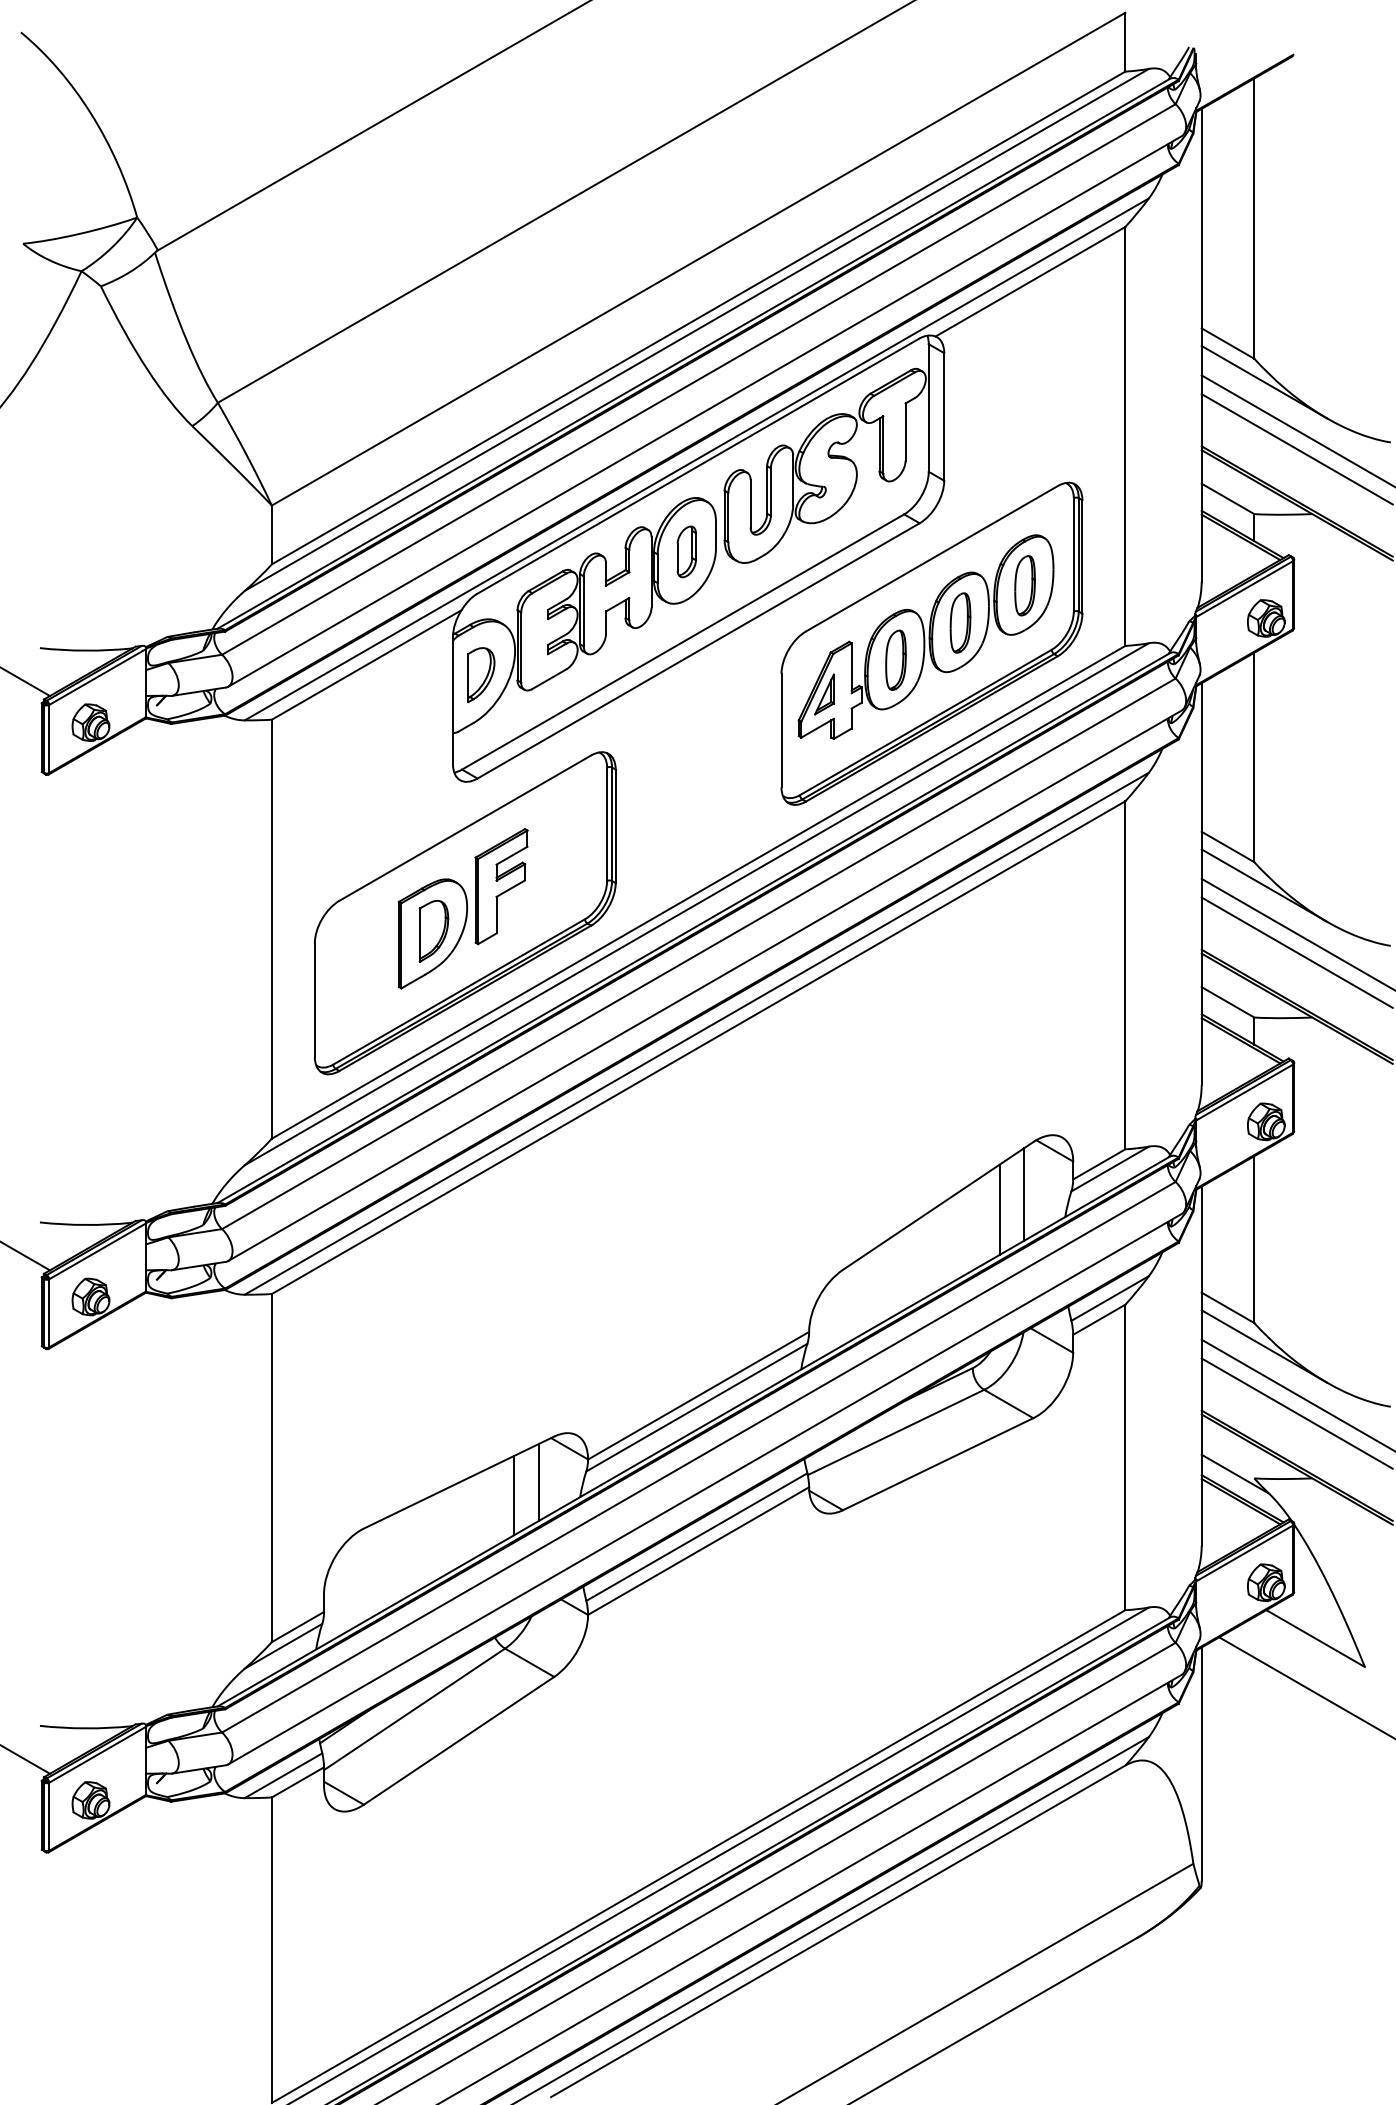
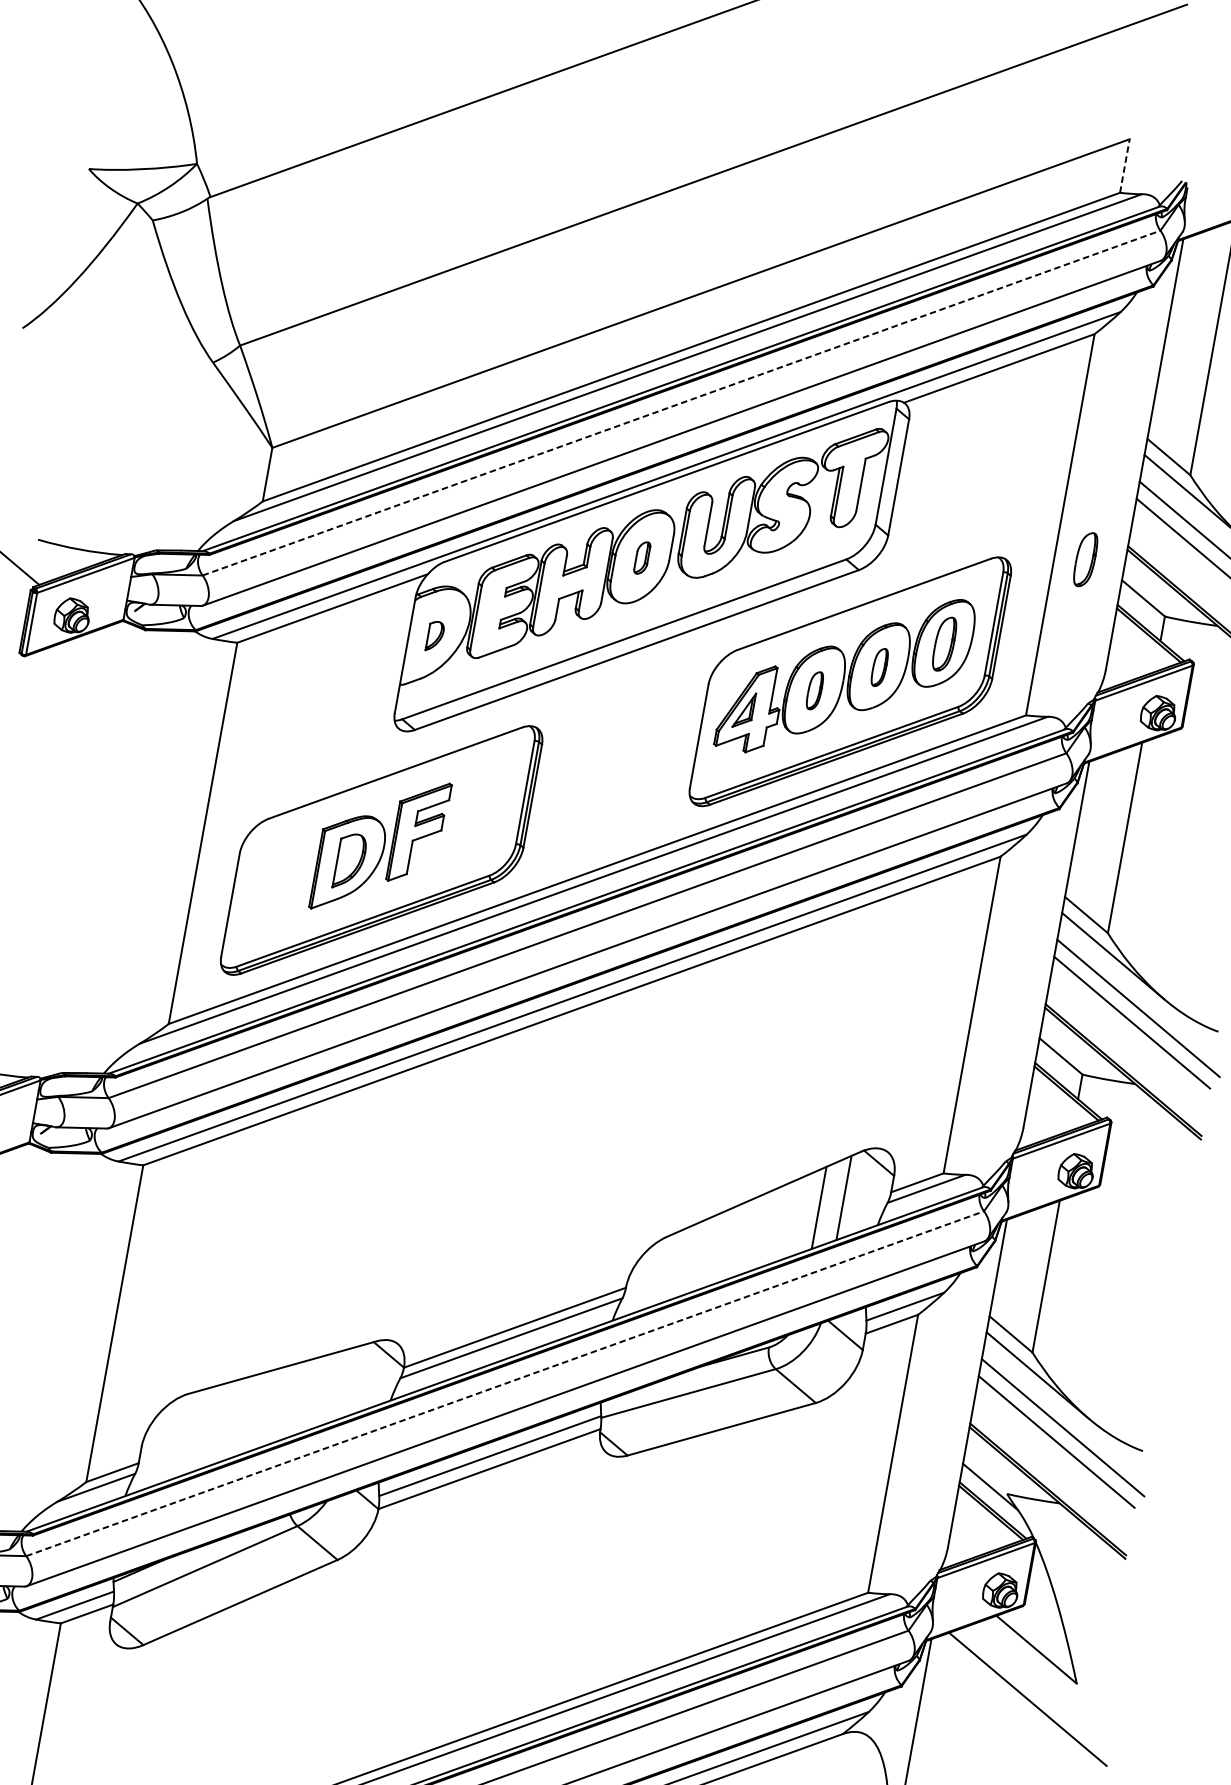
line: (1125, 41) -> (1125, 165), solid -> dashed
line: (698, 379) -> (681, 403), solid -> dashed
part: (1158, 468) -> (1085, 559), added
part: (686, 551) -> (642, 557), size x0.7
part: (960, 622) -> (879, 667), size x0.7
part: (895, 659) -> (814, 690), size x0.7
part: (481, 675) -> (435, 636), size x0.6
line: (698, 1457) -> (504, 1383), solid -> dashed
line: (538, 1481) -> (355, 1379), removed
line: (514, 1495) -> (331, 1388), removed

